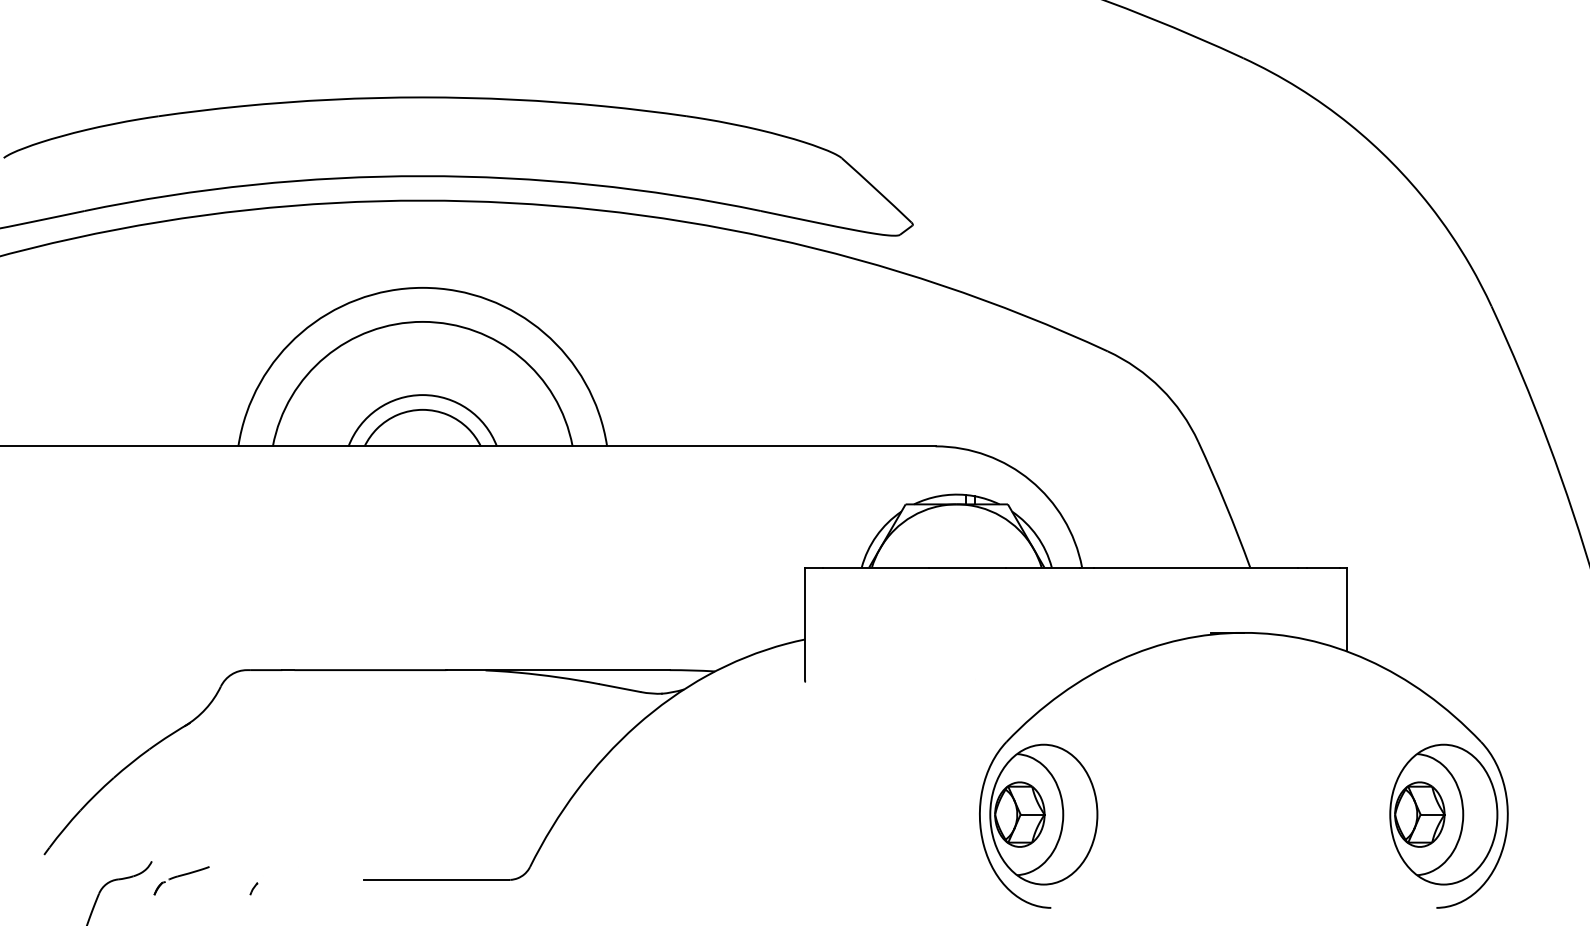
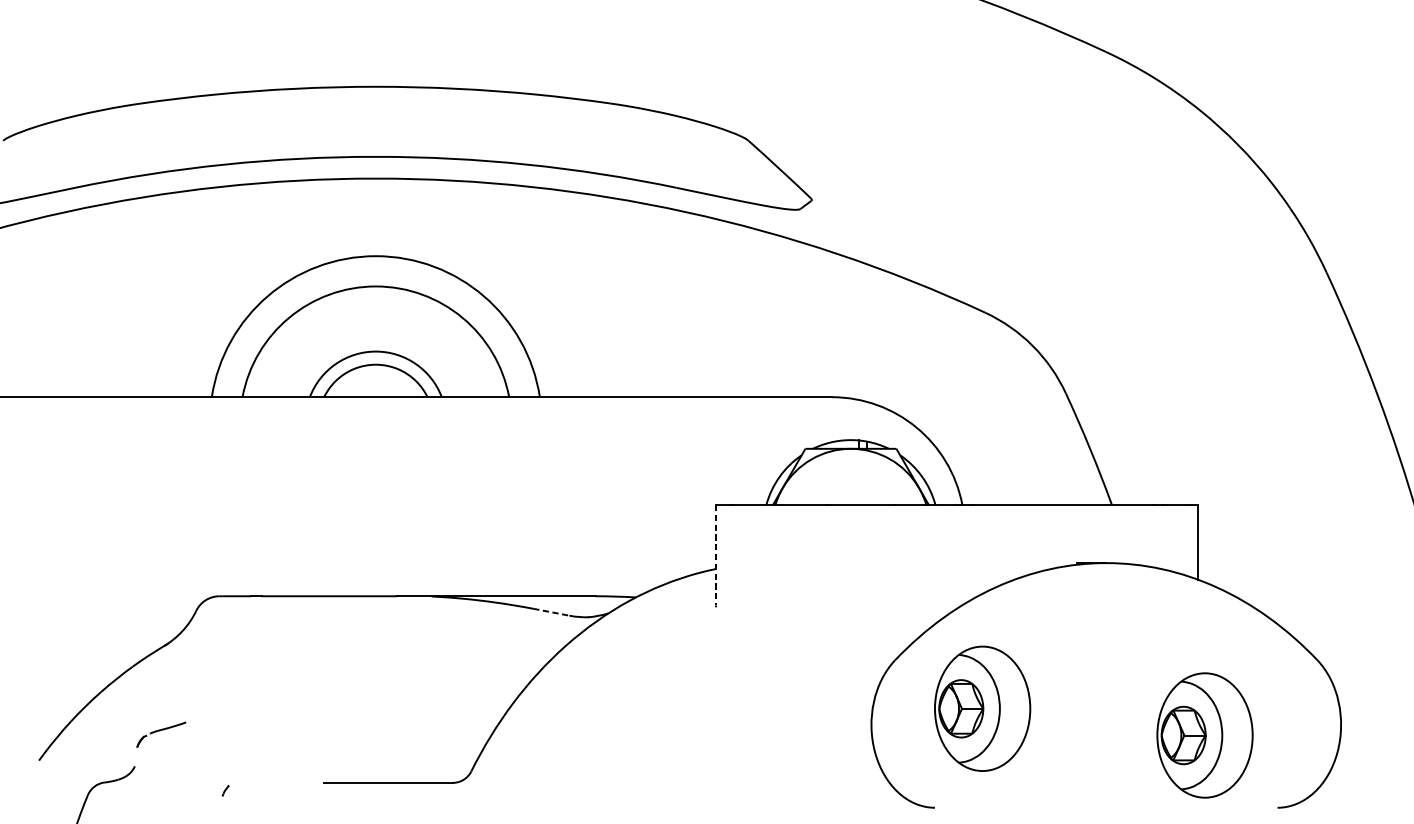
line: (805, 624) -> (716, 555), solid -> dashed
line: (620, 688) -> (551, 612), solid -> dashed
part: (1043, 814) -> (982, 708), moved
part: (1443, 814) -> (1204, 735), moved
part: (181, 880) -> (161, 734), moved

